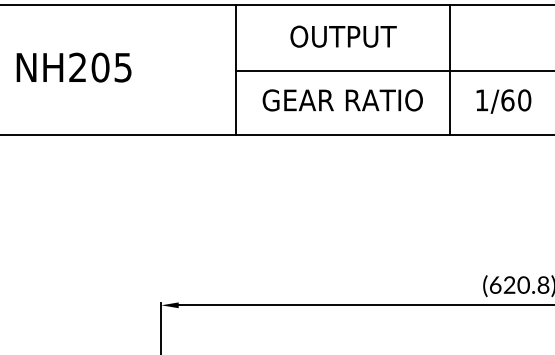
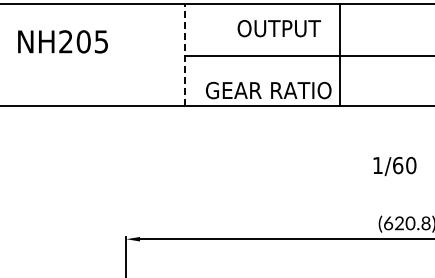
text: (342, 36) -> (278, 28), moved
text: (73, 67) -> (62, 41), moved
line: (235, 69) -> (184, 54), solid -> dashed
line: (449, 69) -> (339, 54), moved
text: (342, 100) -> (268, 90), moved
text: (503, 100) -> (394, 165), moved

